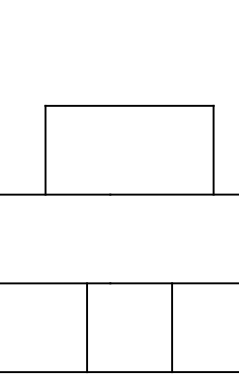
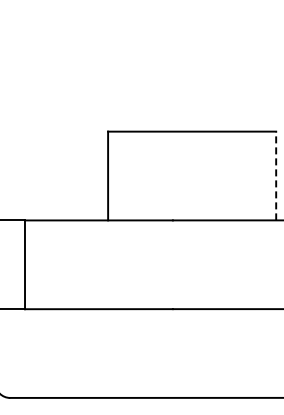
line: (213, 149) -> (276, 175), solid -> dashed
line: (86, 327) -> (149, 353), removed
line: (171, 327) -> (234, 353), removed

